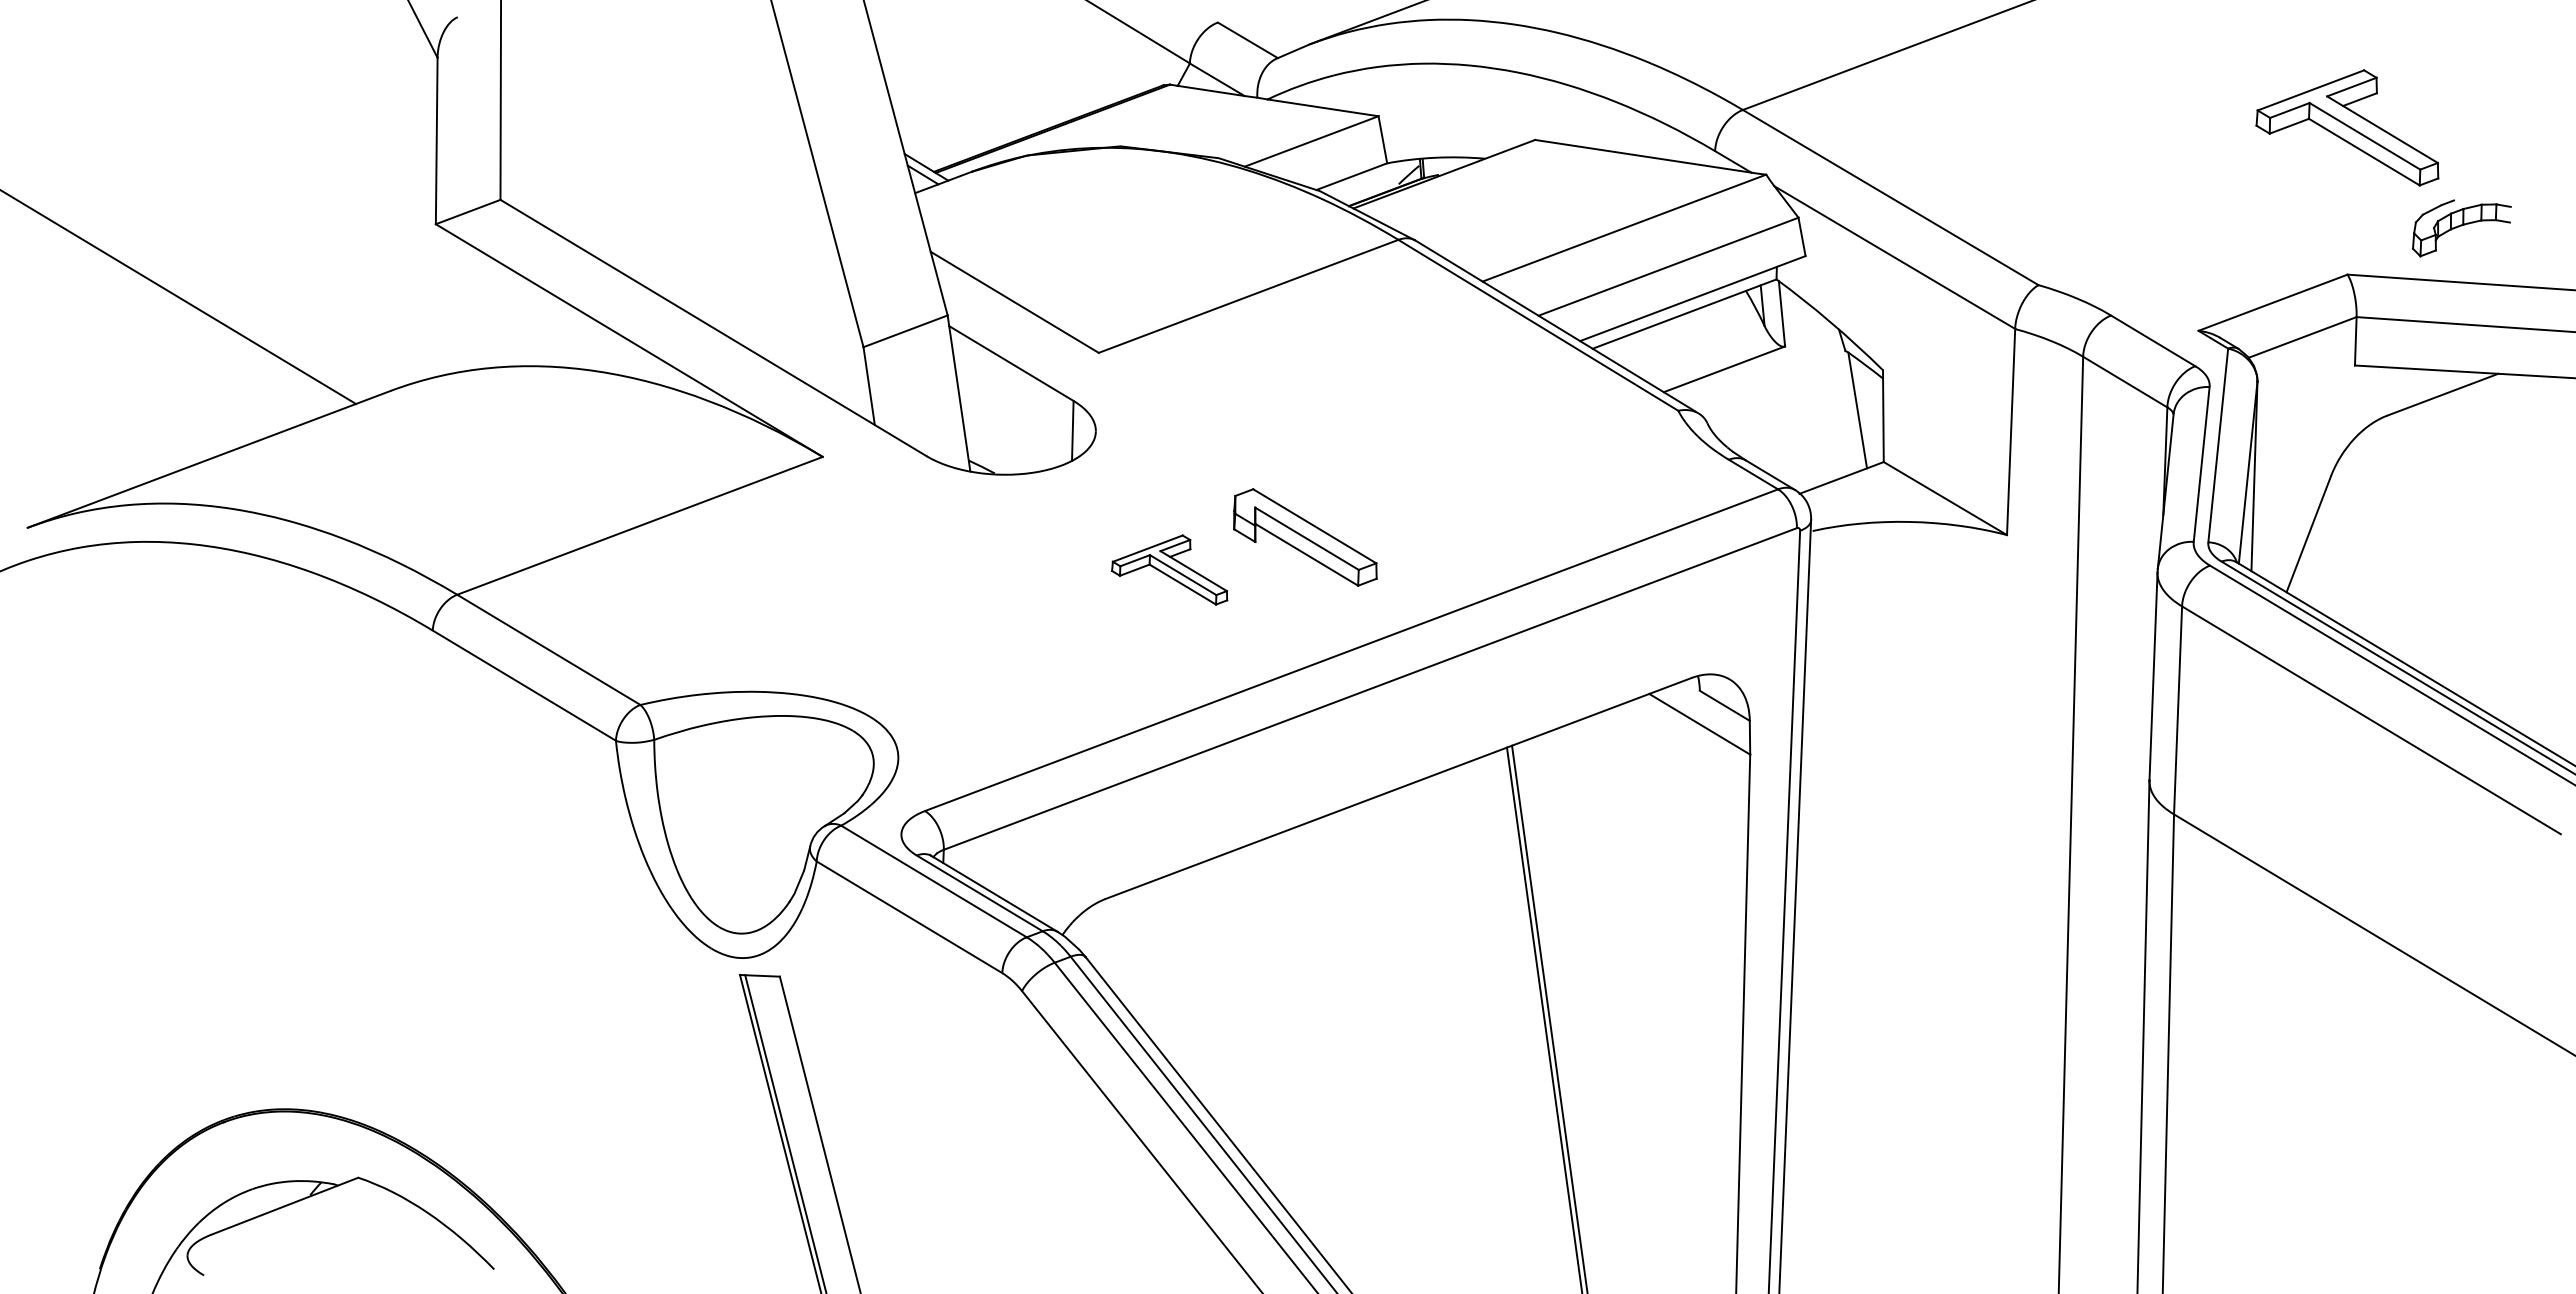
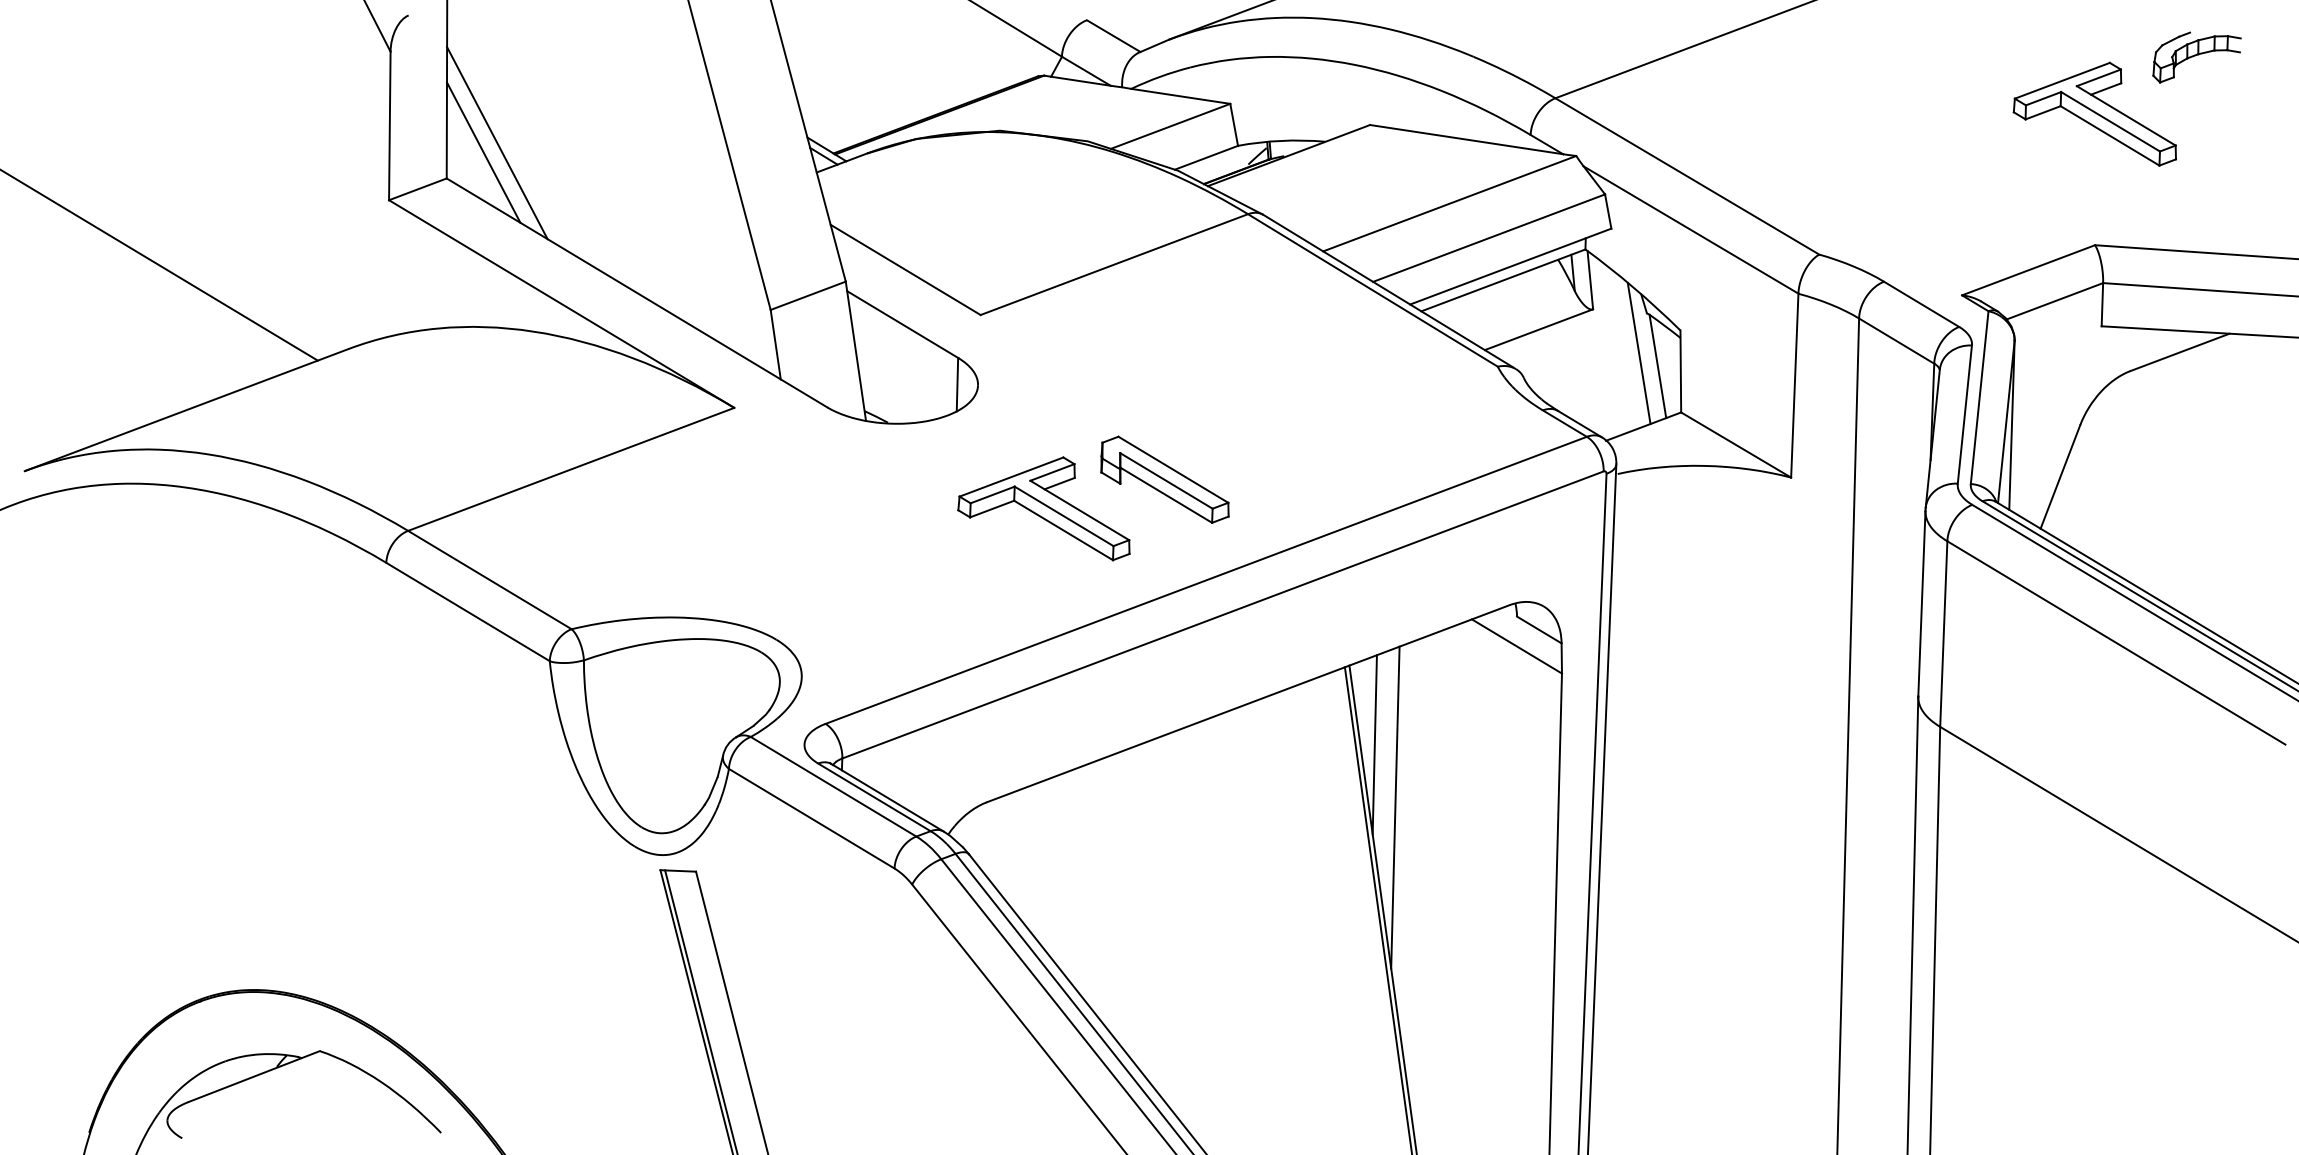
line: (556, 159) -> (496, 142), added
line: (541, 170) -> (483, 152), added
part: (2461, 228) -> (2196, 57), moved
line: (1836, 395) -> (1638, 353), added
part: (1169, 569) -> (1043, 508), size x1.67
line: (1540, 834) -> (1374, 744), added
line: (1563, 904) -> (1395, 807), added

